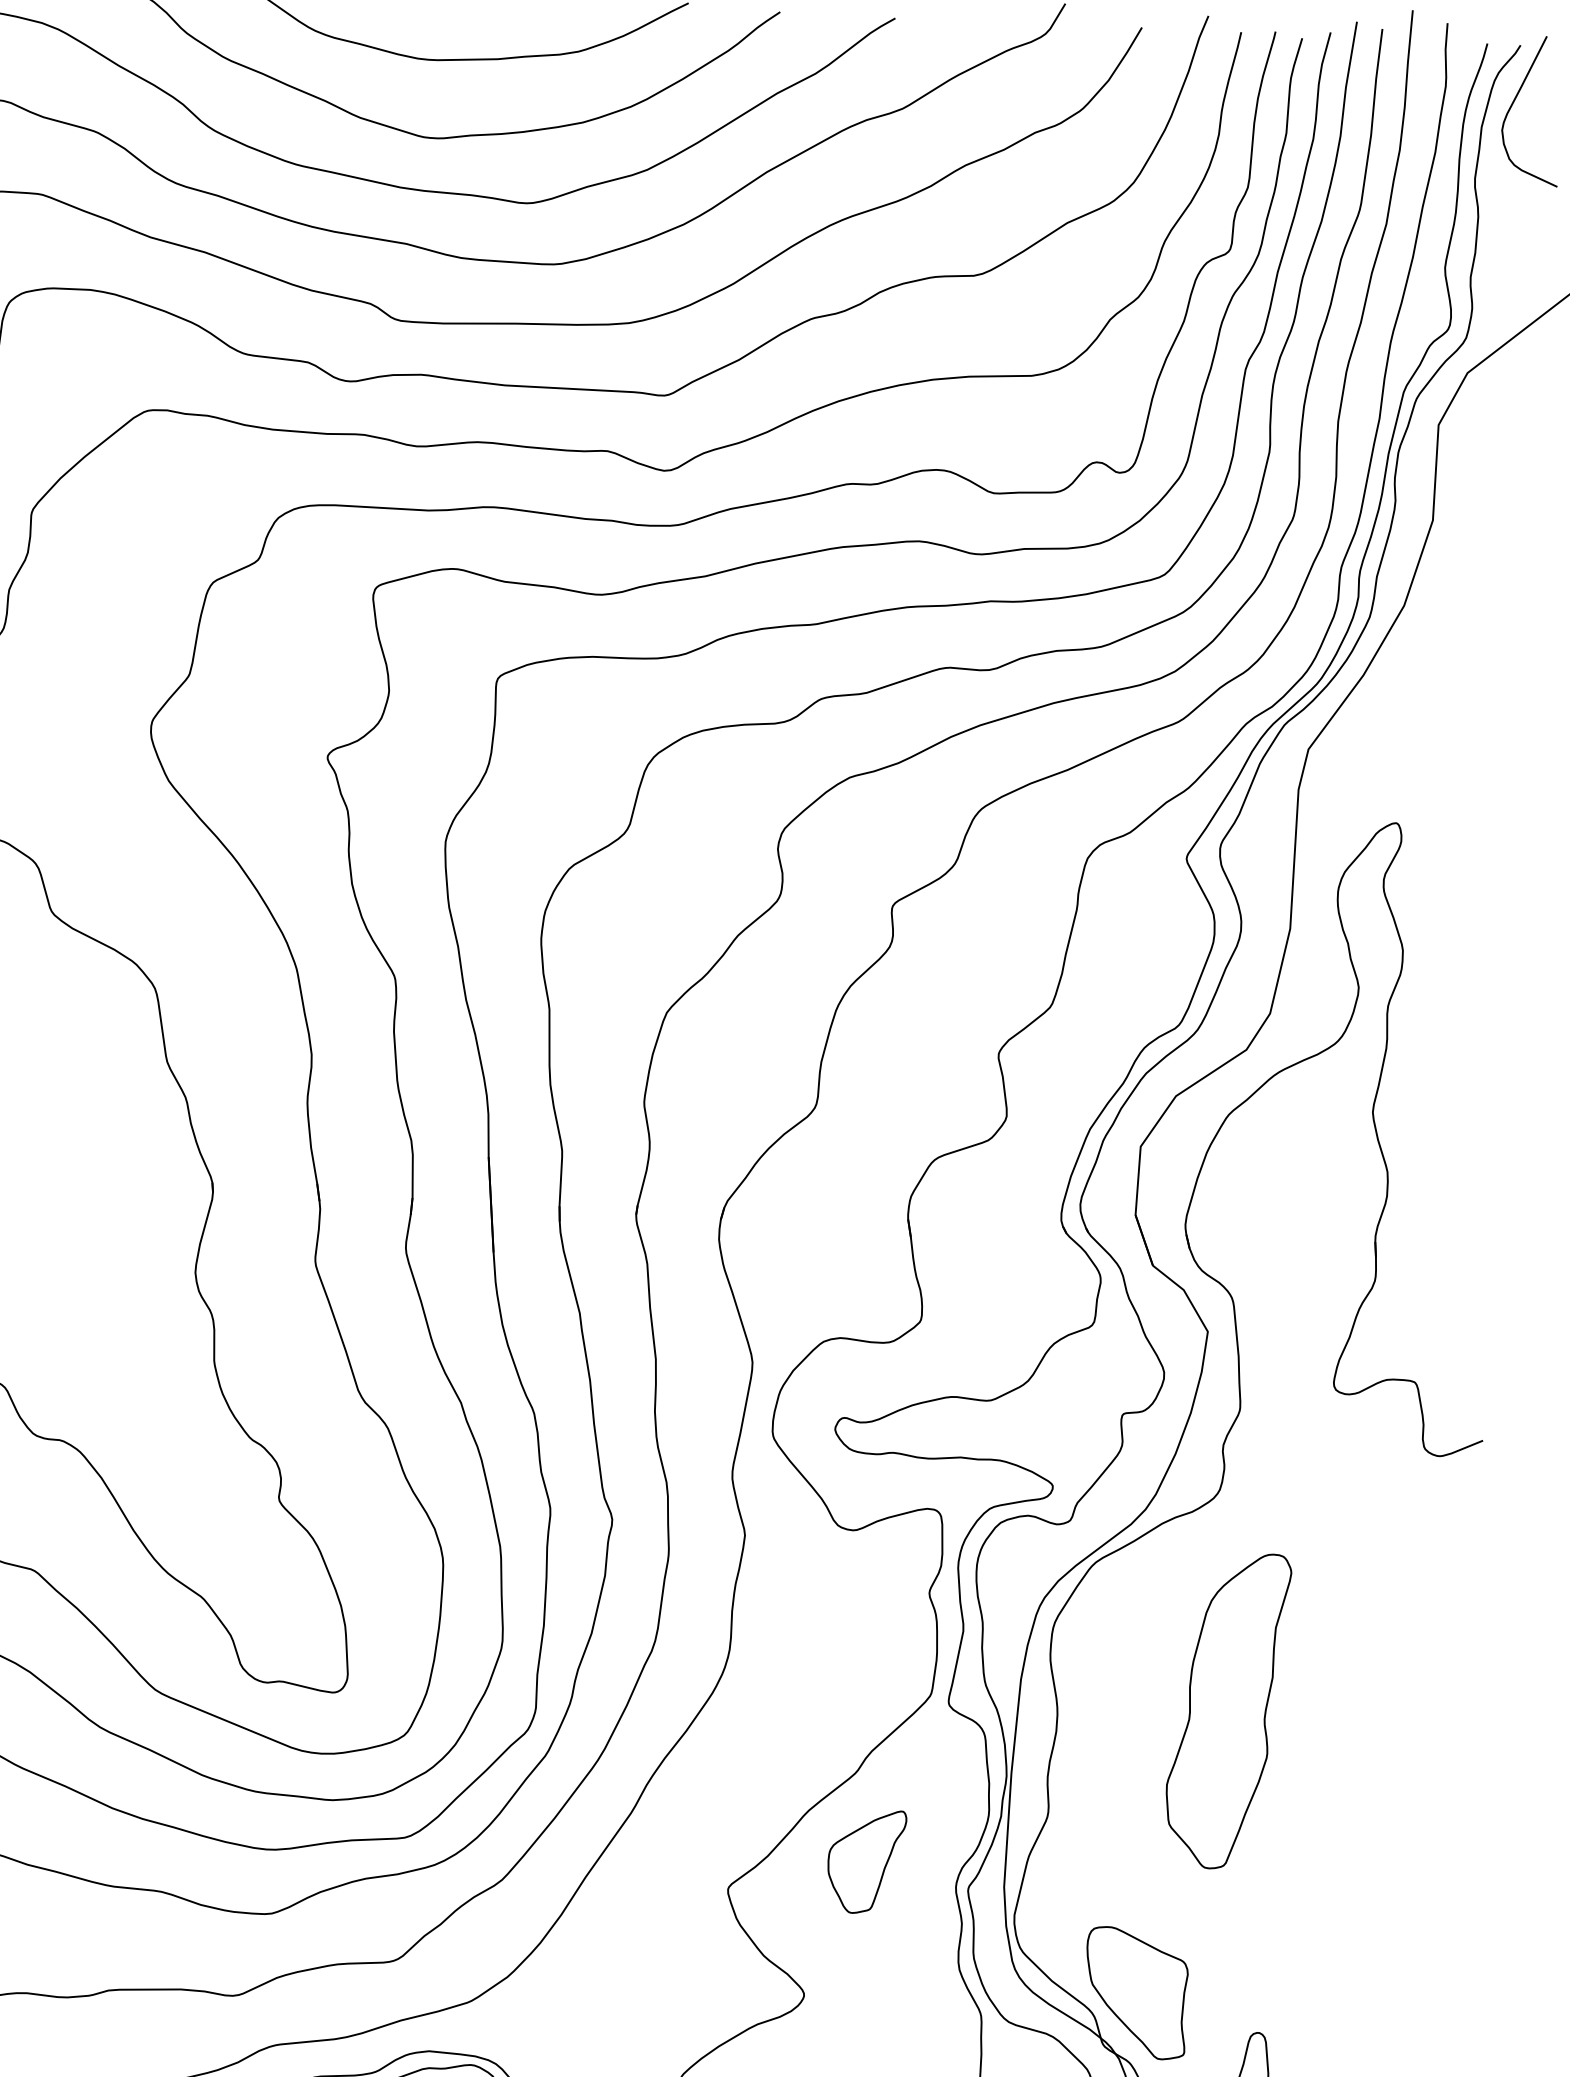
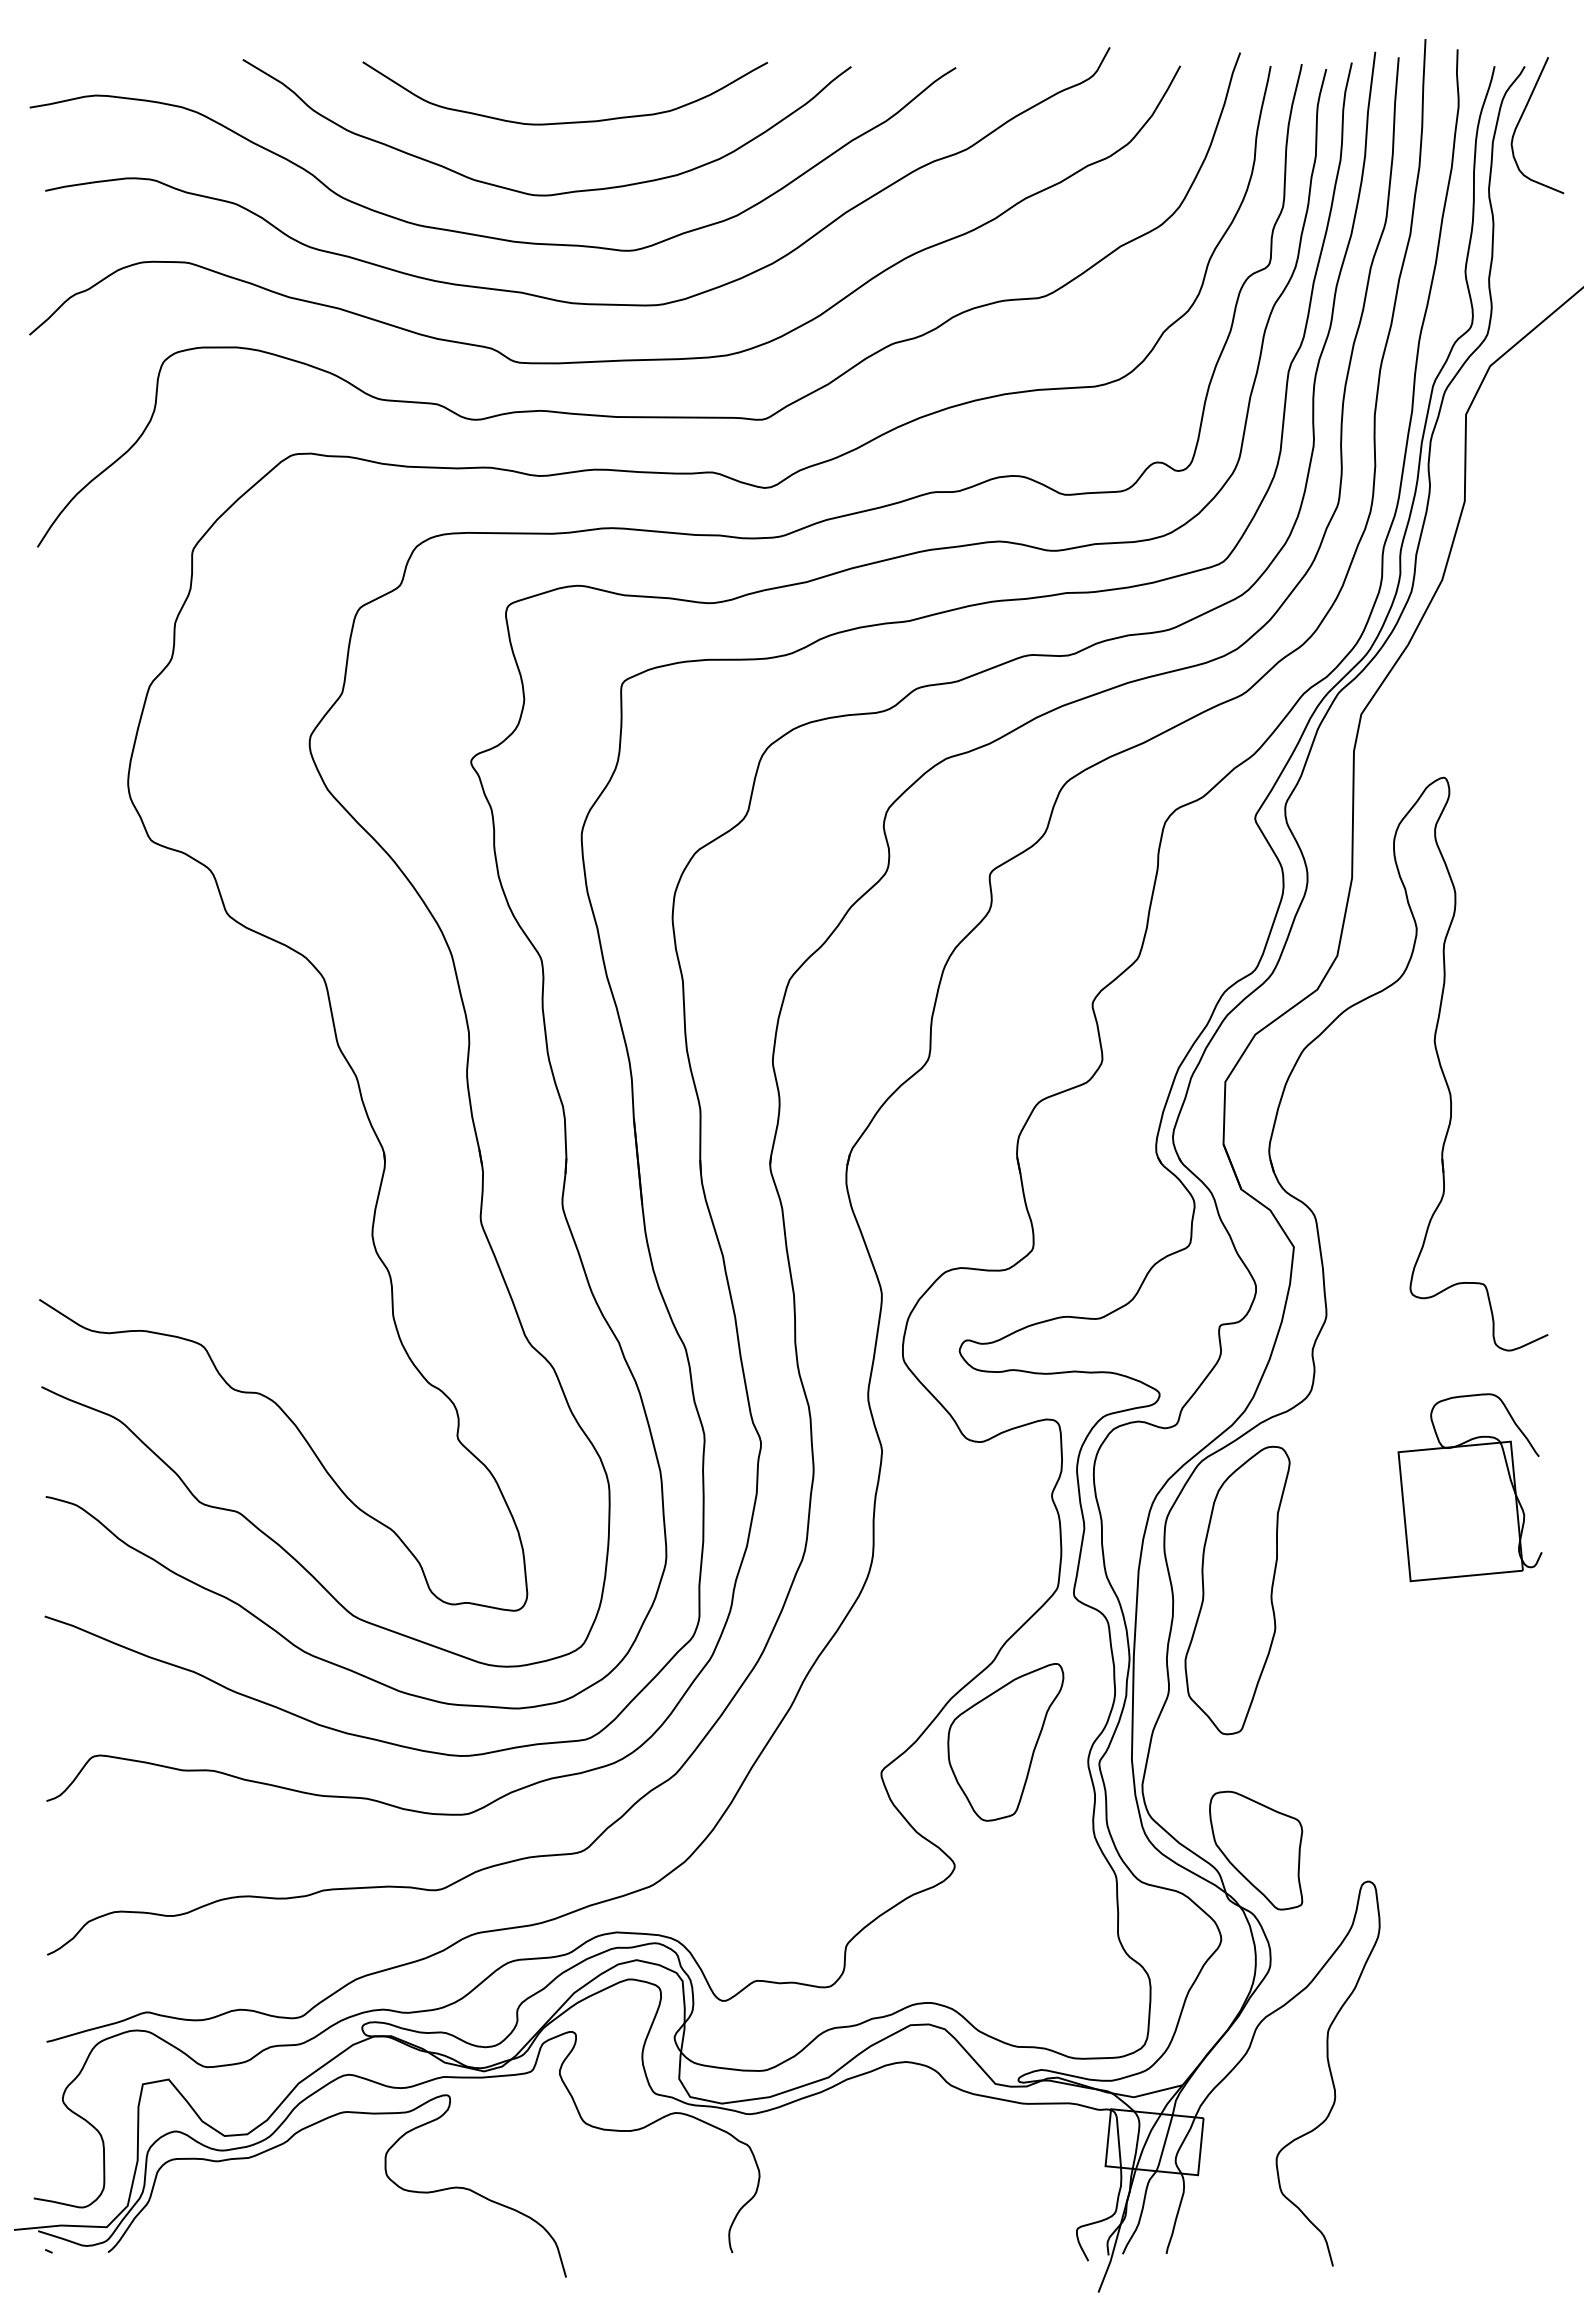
part: (1388, 1604) -> (1469, 1487), added
part: (1227, 1710) -> (1237, 1590), moved
part: (866, 1861) -> (1005, 1742), size x1.67

